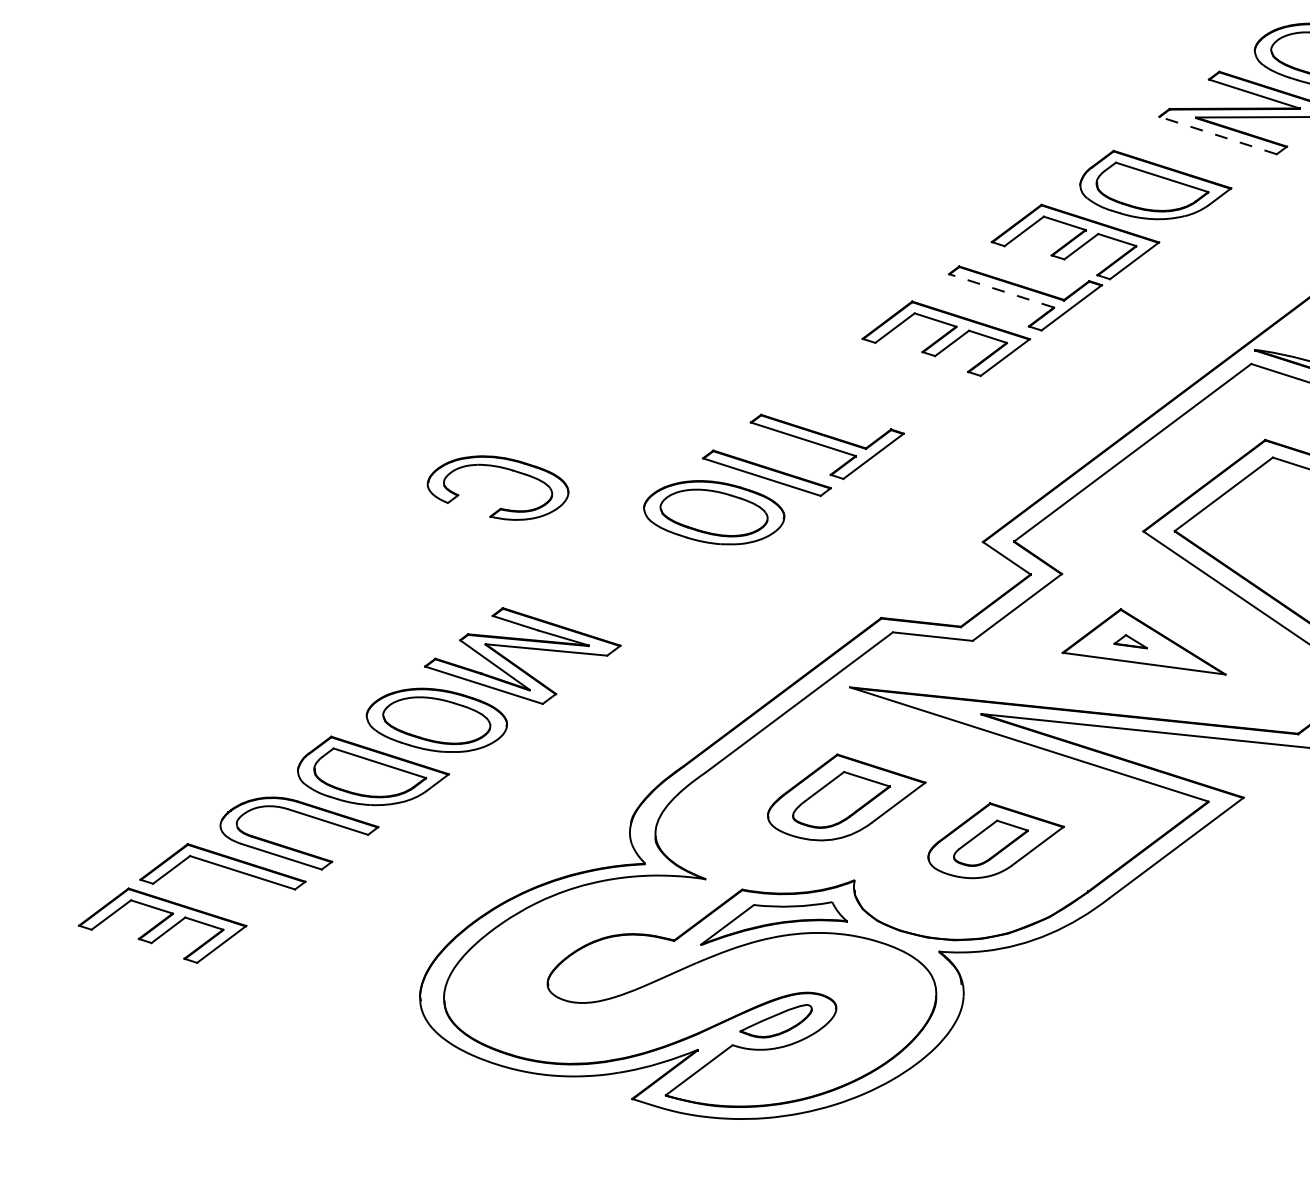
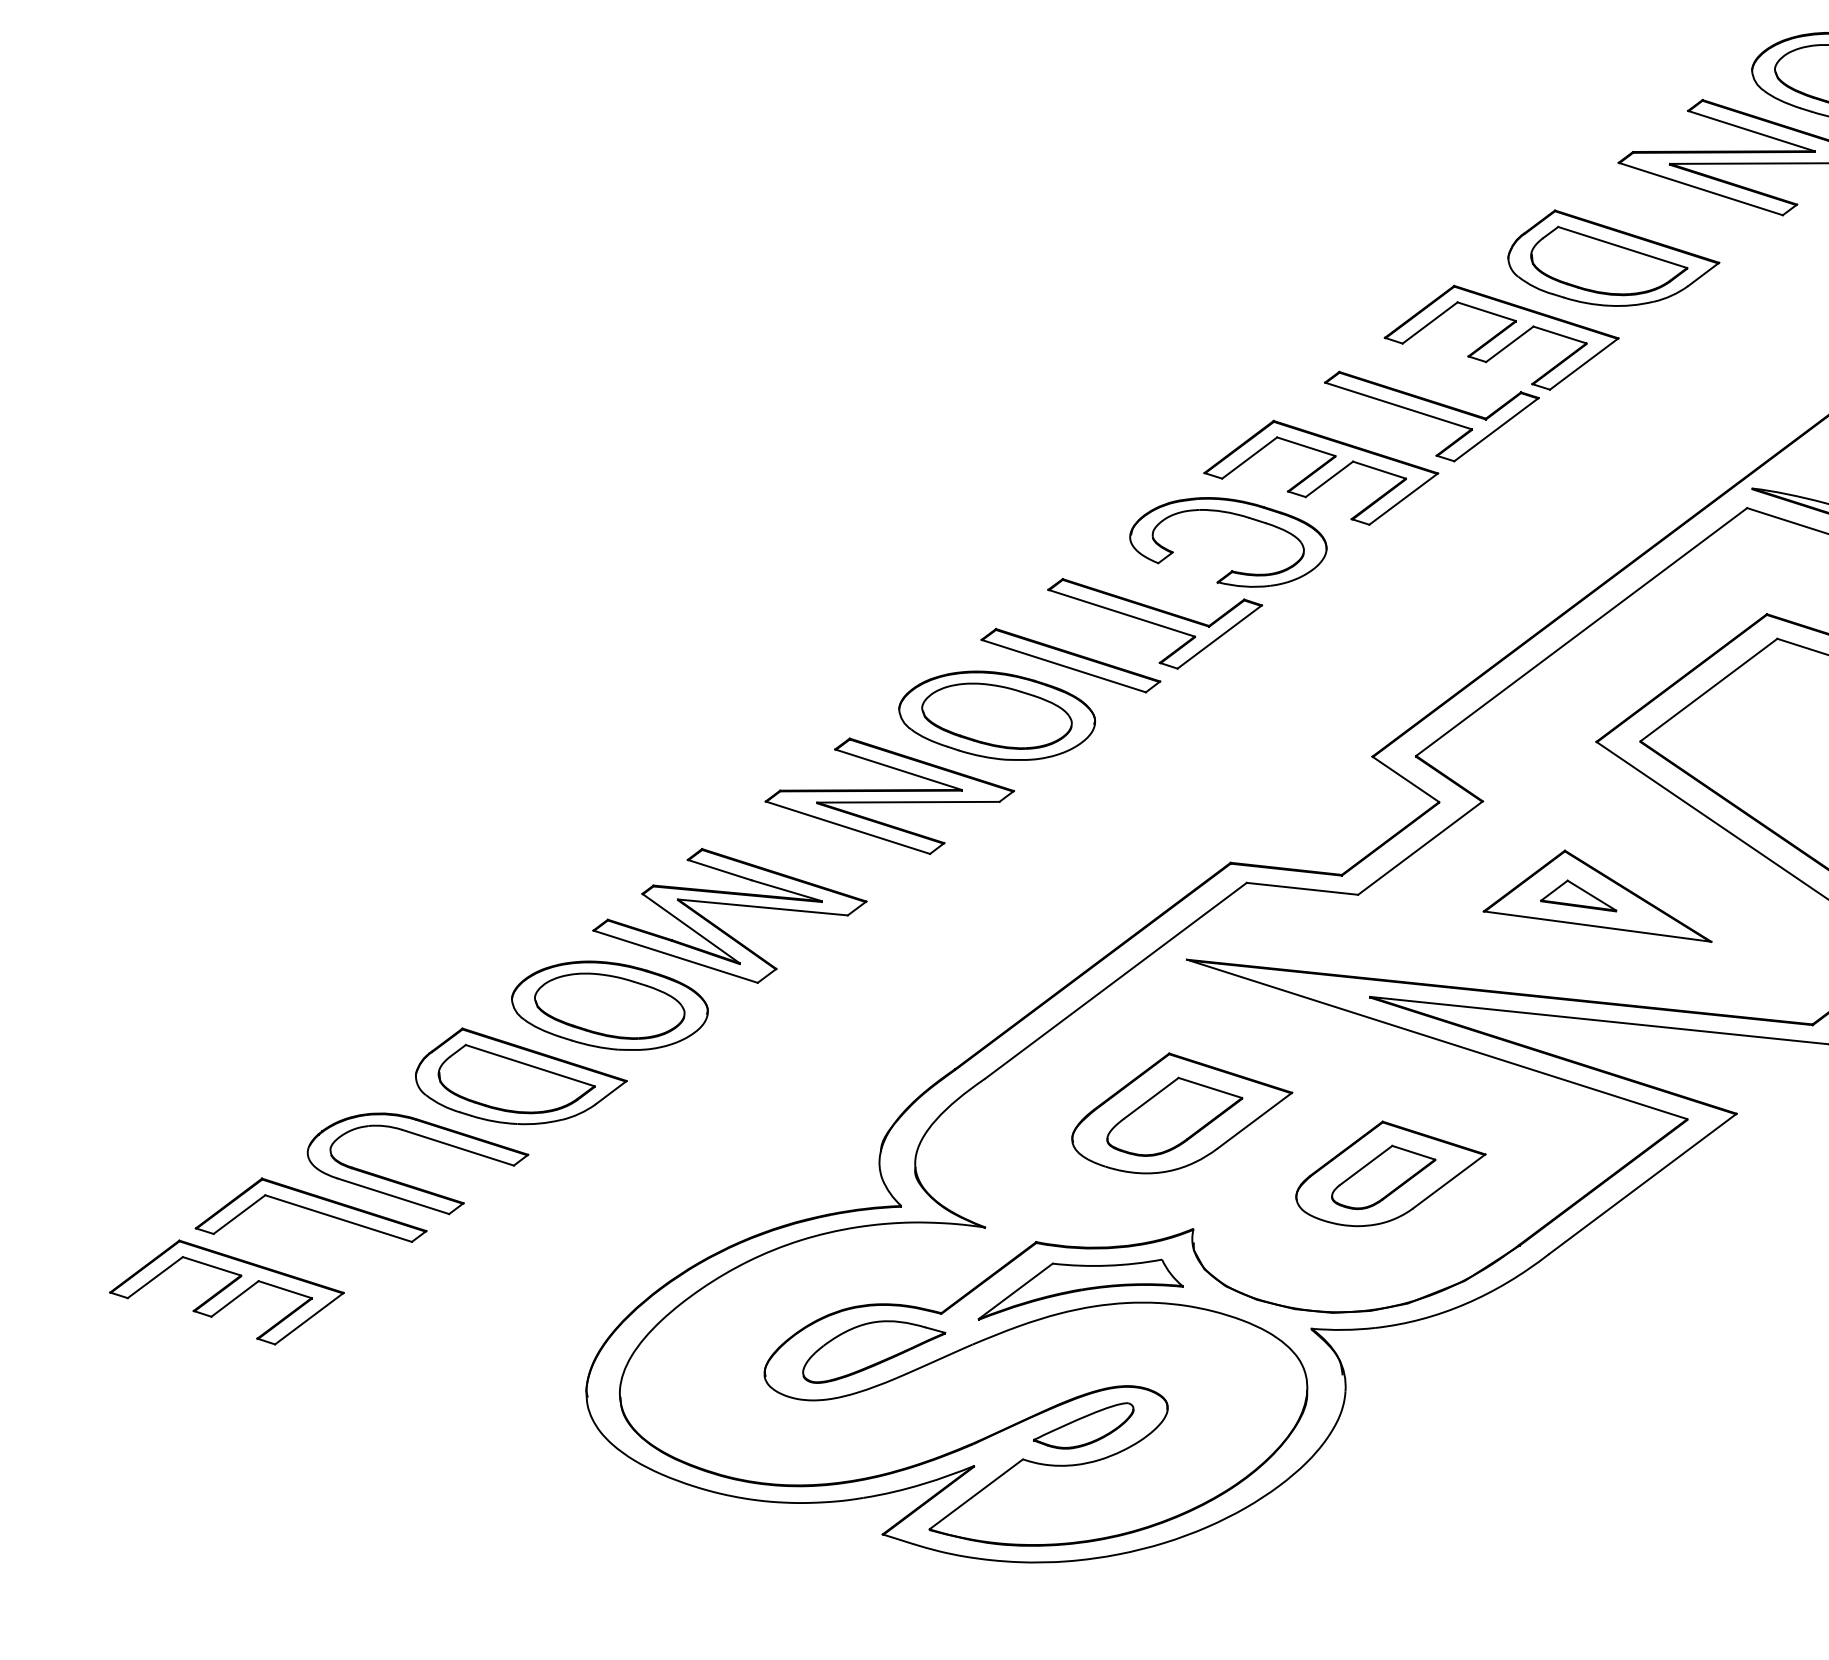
line: (1217, 135) -> (1700, 188), dashed -> solid
line: (1001, 290) -> (1398, 405), dashed -> solid
part: (503, 468) -> (1235, 515), moved
part: (637, 569) -> (889, 795), added
part: (1130, 641) -> (1578, 895), size x1.67
part: (626, 967) -> (874, 1351), added

